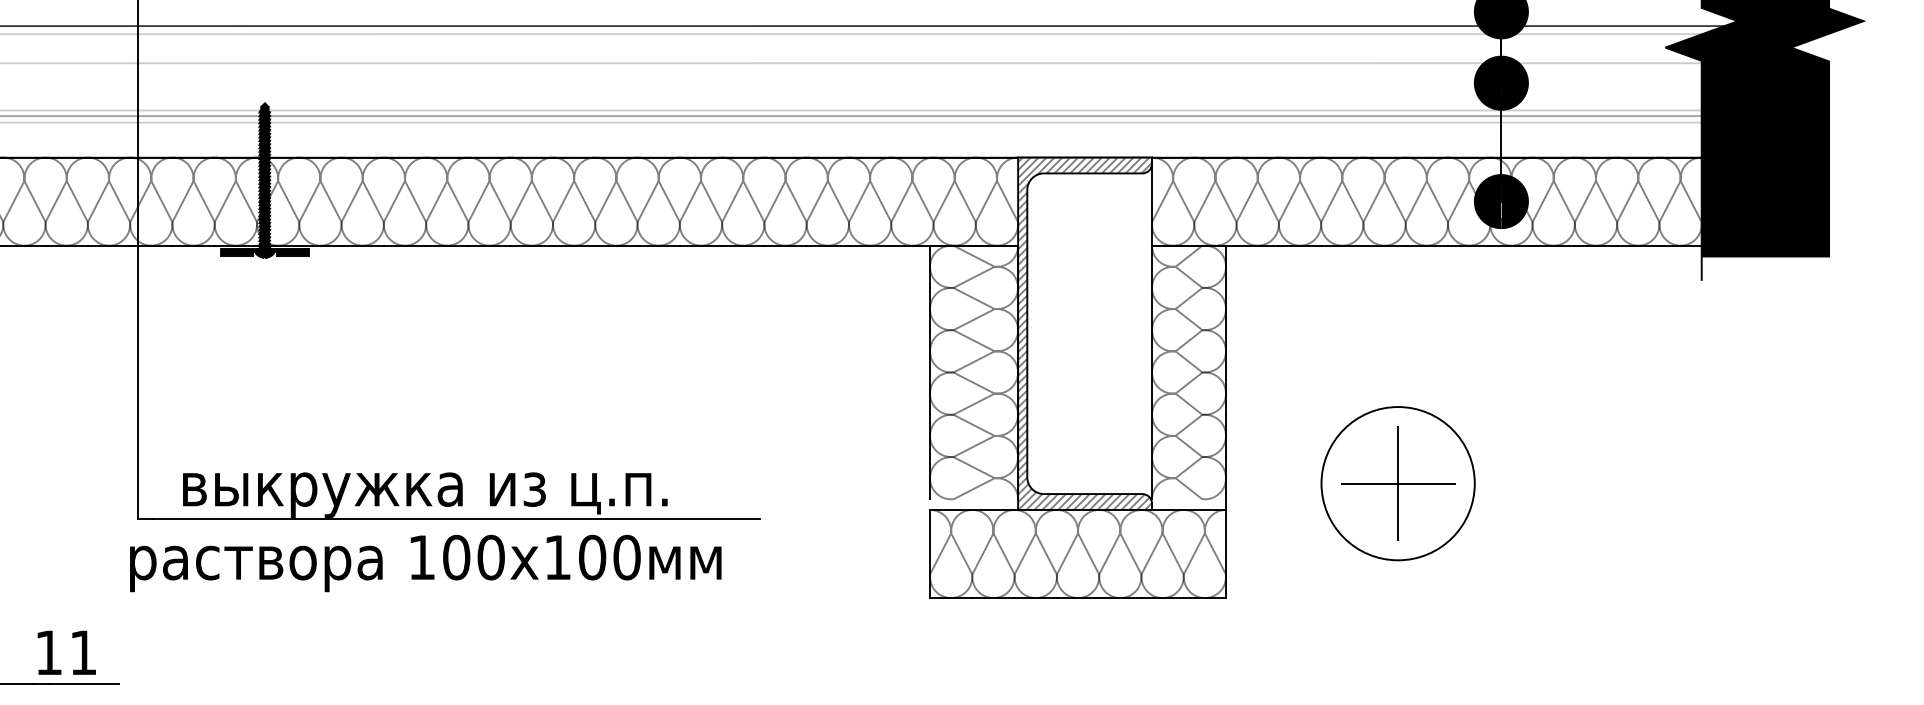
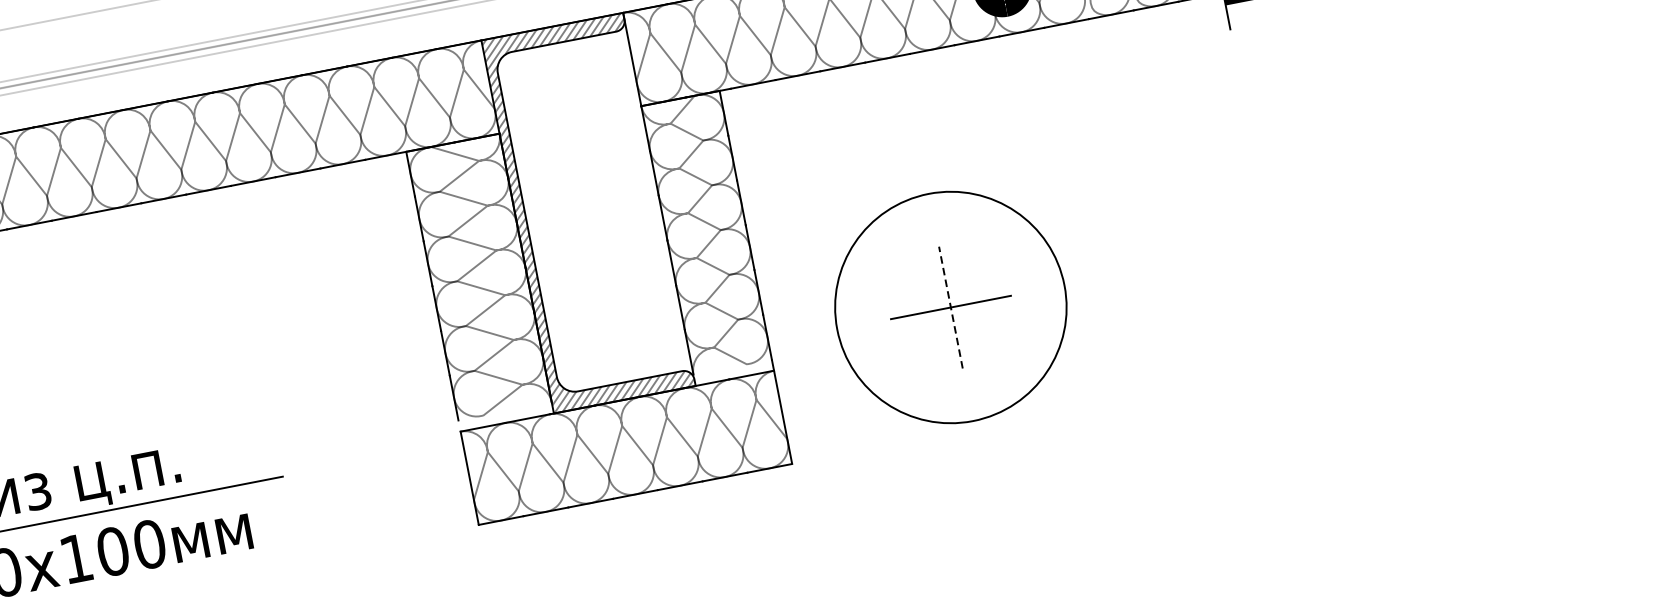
circle: (1397, 483) -> (950, 307), size x1.4
line: (1398, 483) -> (951, 307), solid -> dashed

